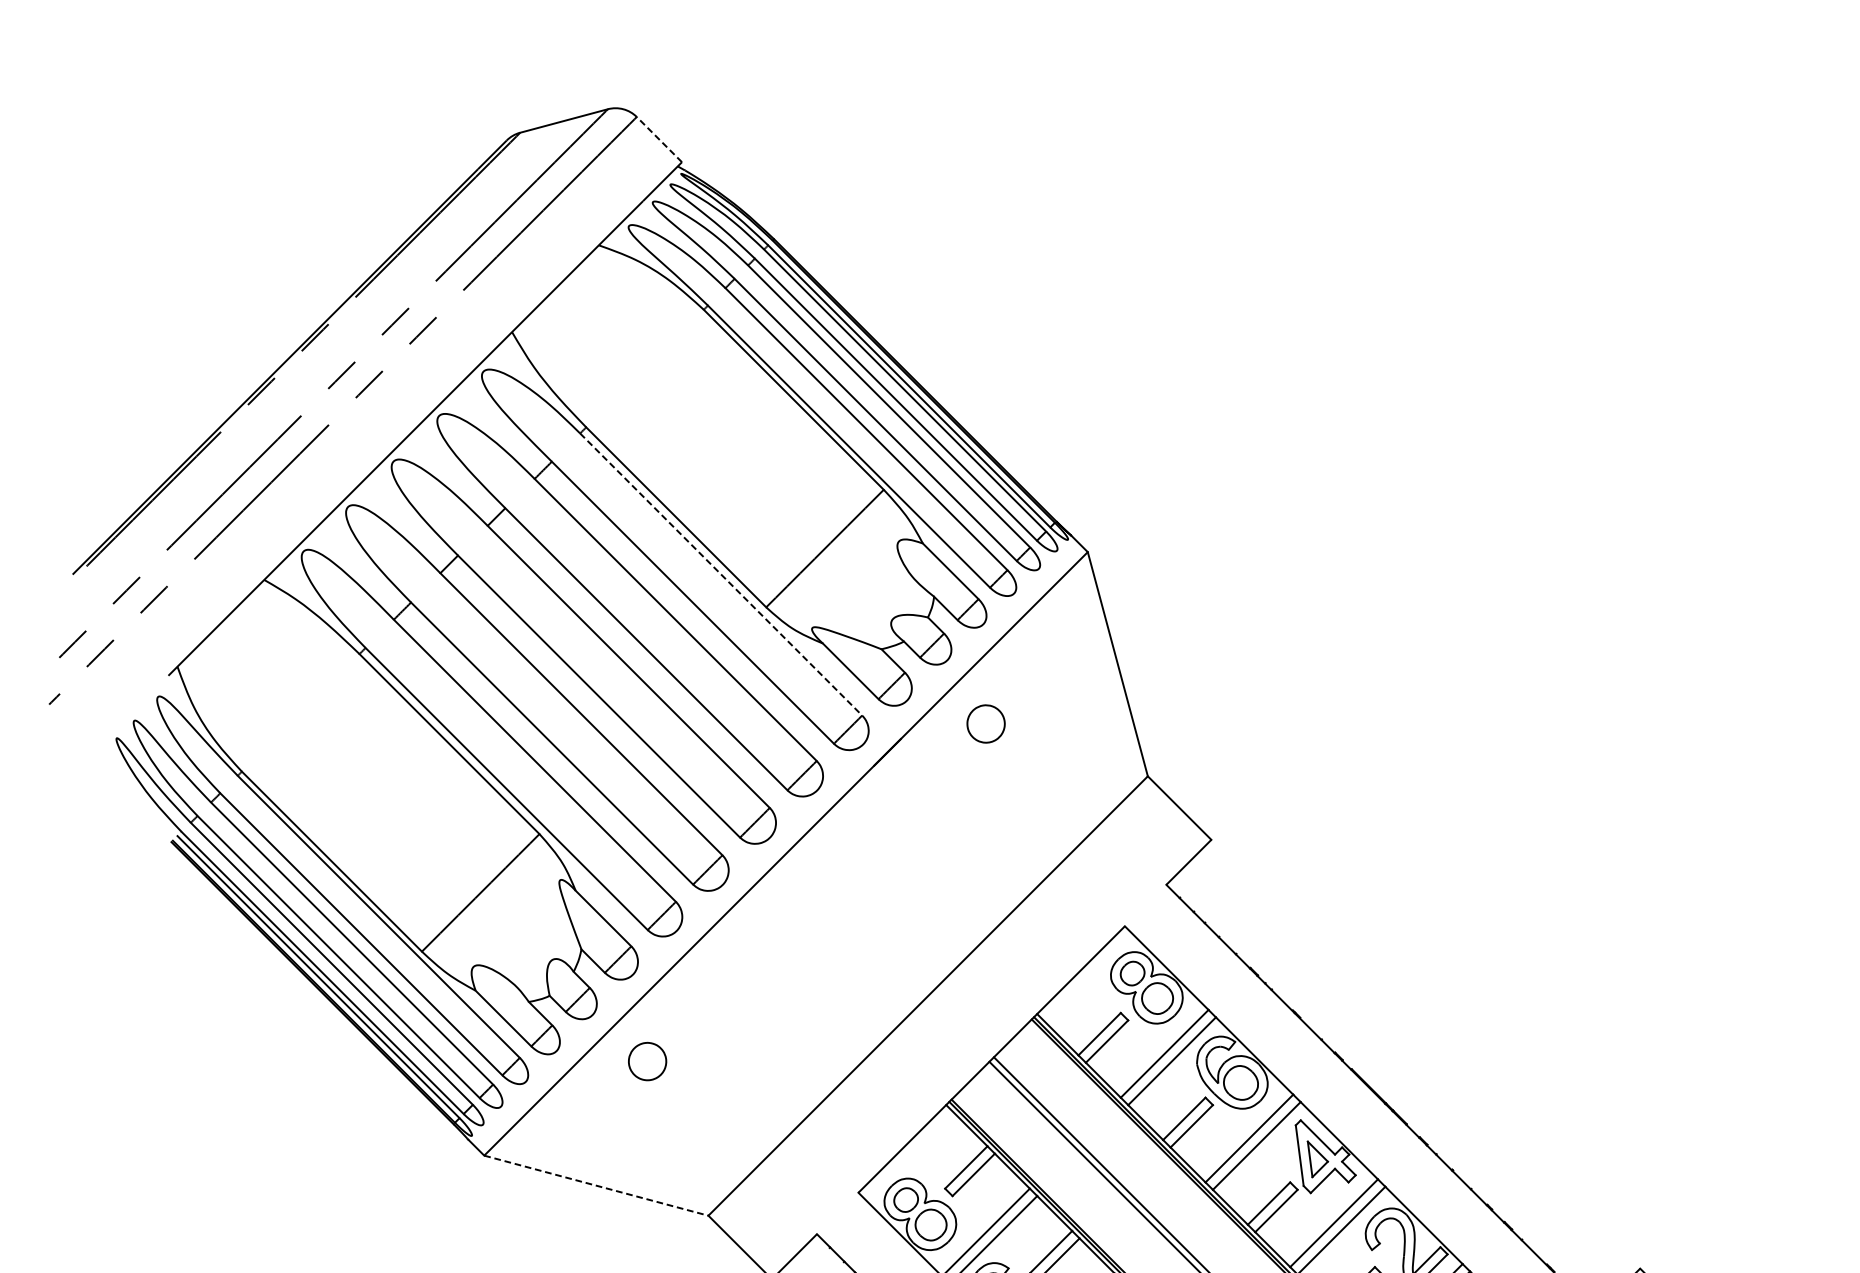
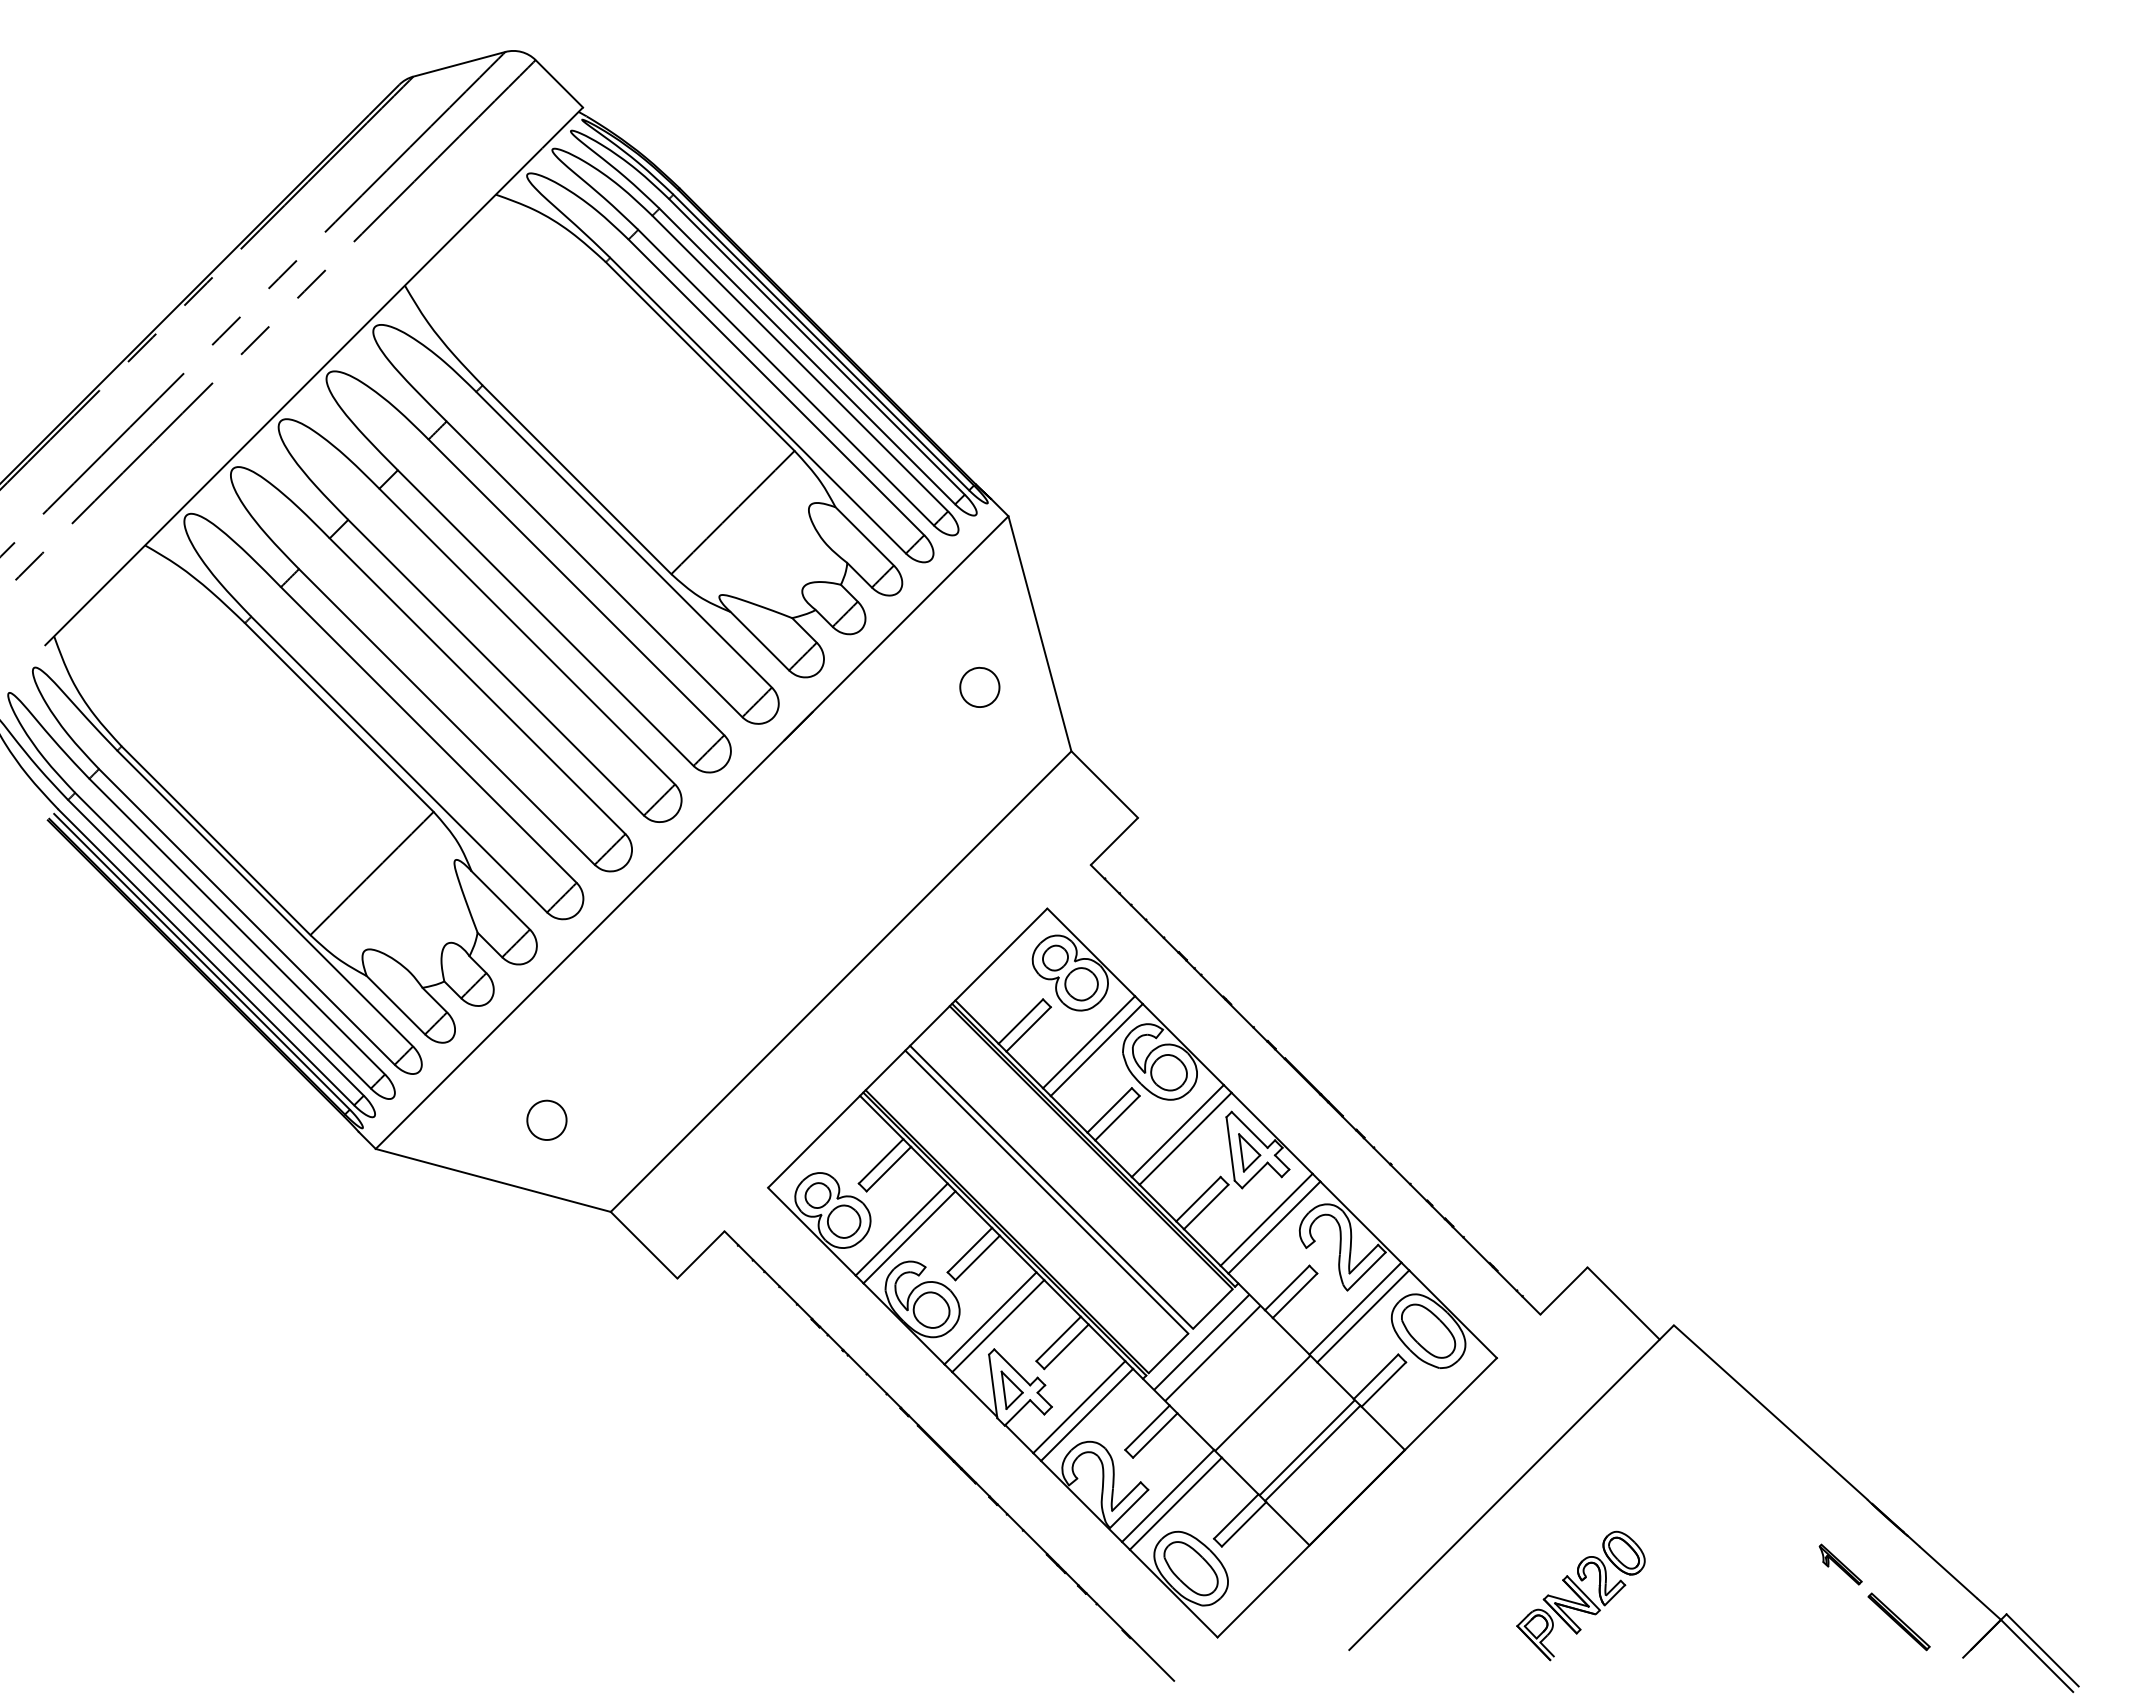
line: (659, 139) -> (559, 83), dashed -> solid
line: (721, 575) -> (624, 540), dashed -> solid
part: (985, 723) -> (979, 686), moved
part: (647, 1060) -> (546, 1119), moved
line: (596, 1185) -> (493, 1180), dashed -> solid

